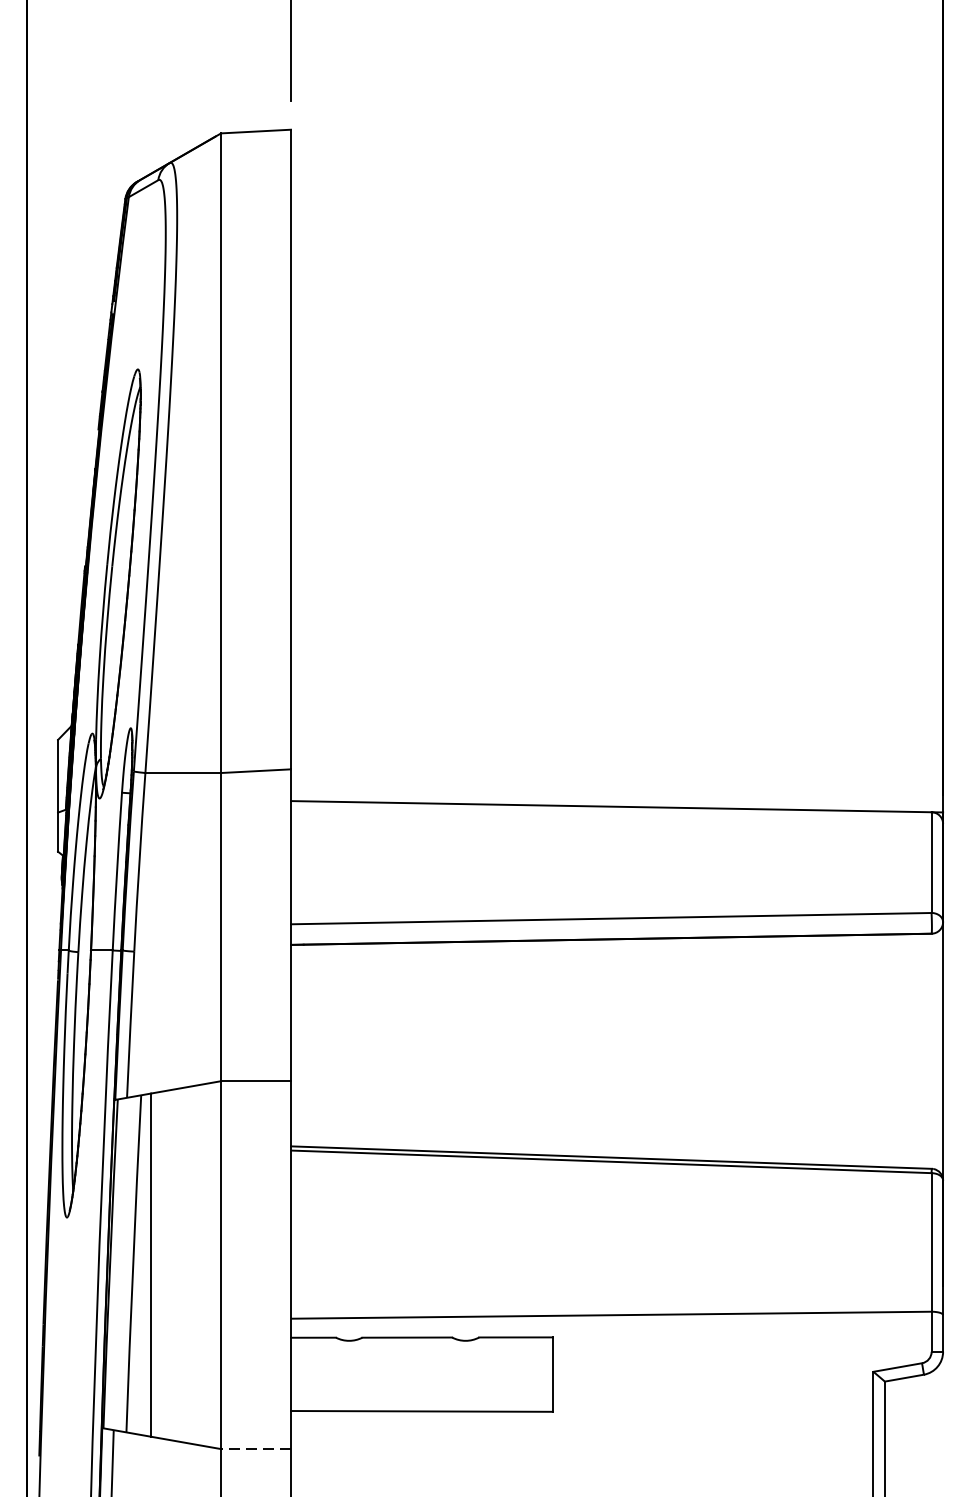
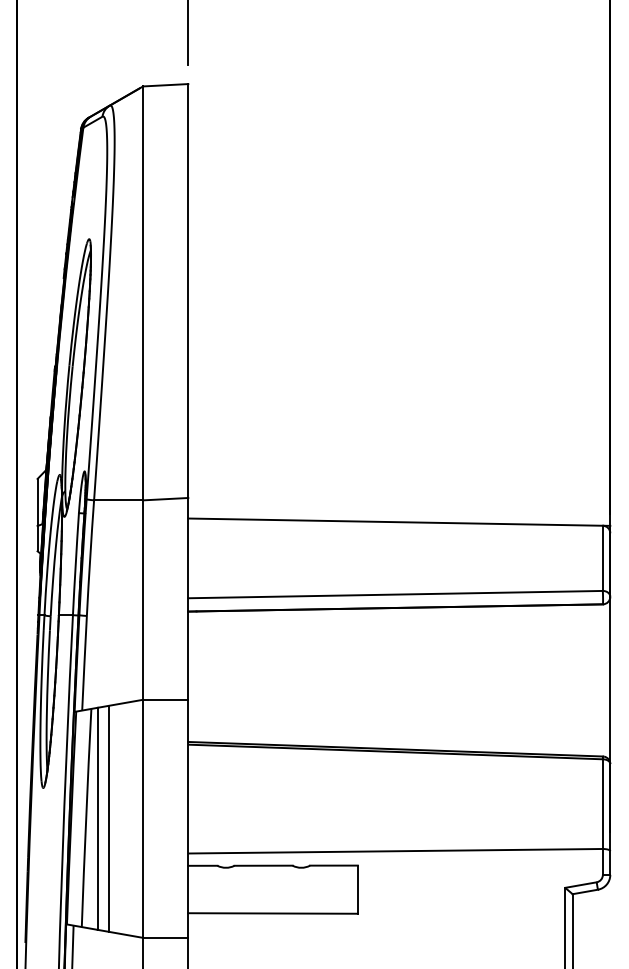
line: (169, 1264) -> (109, 818), added
line: (255, 1448) -> (165, 937), dashed -> solid

